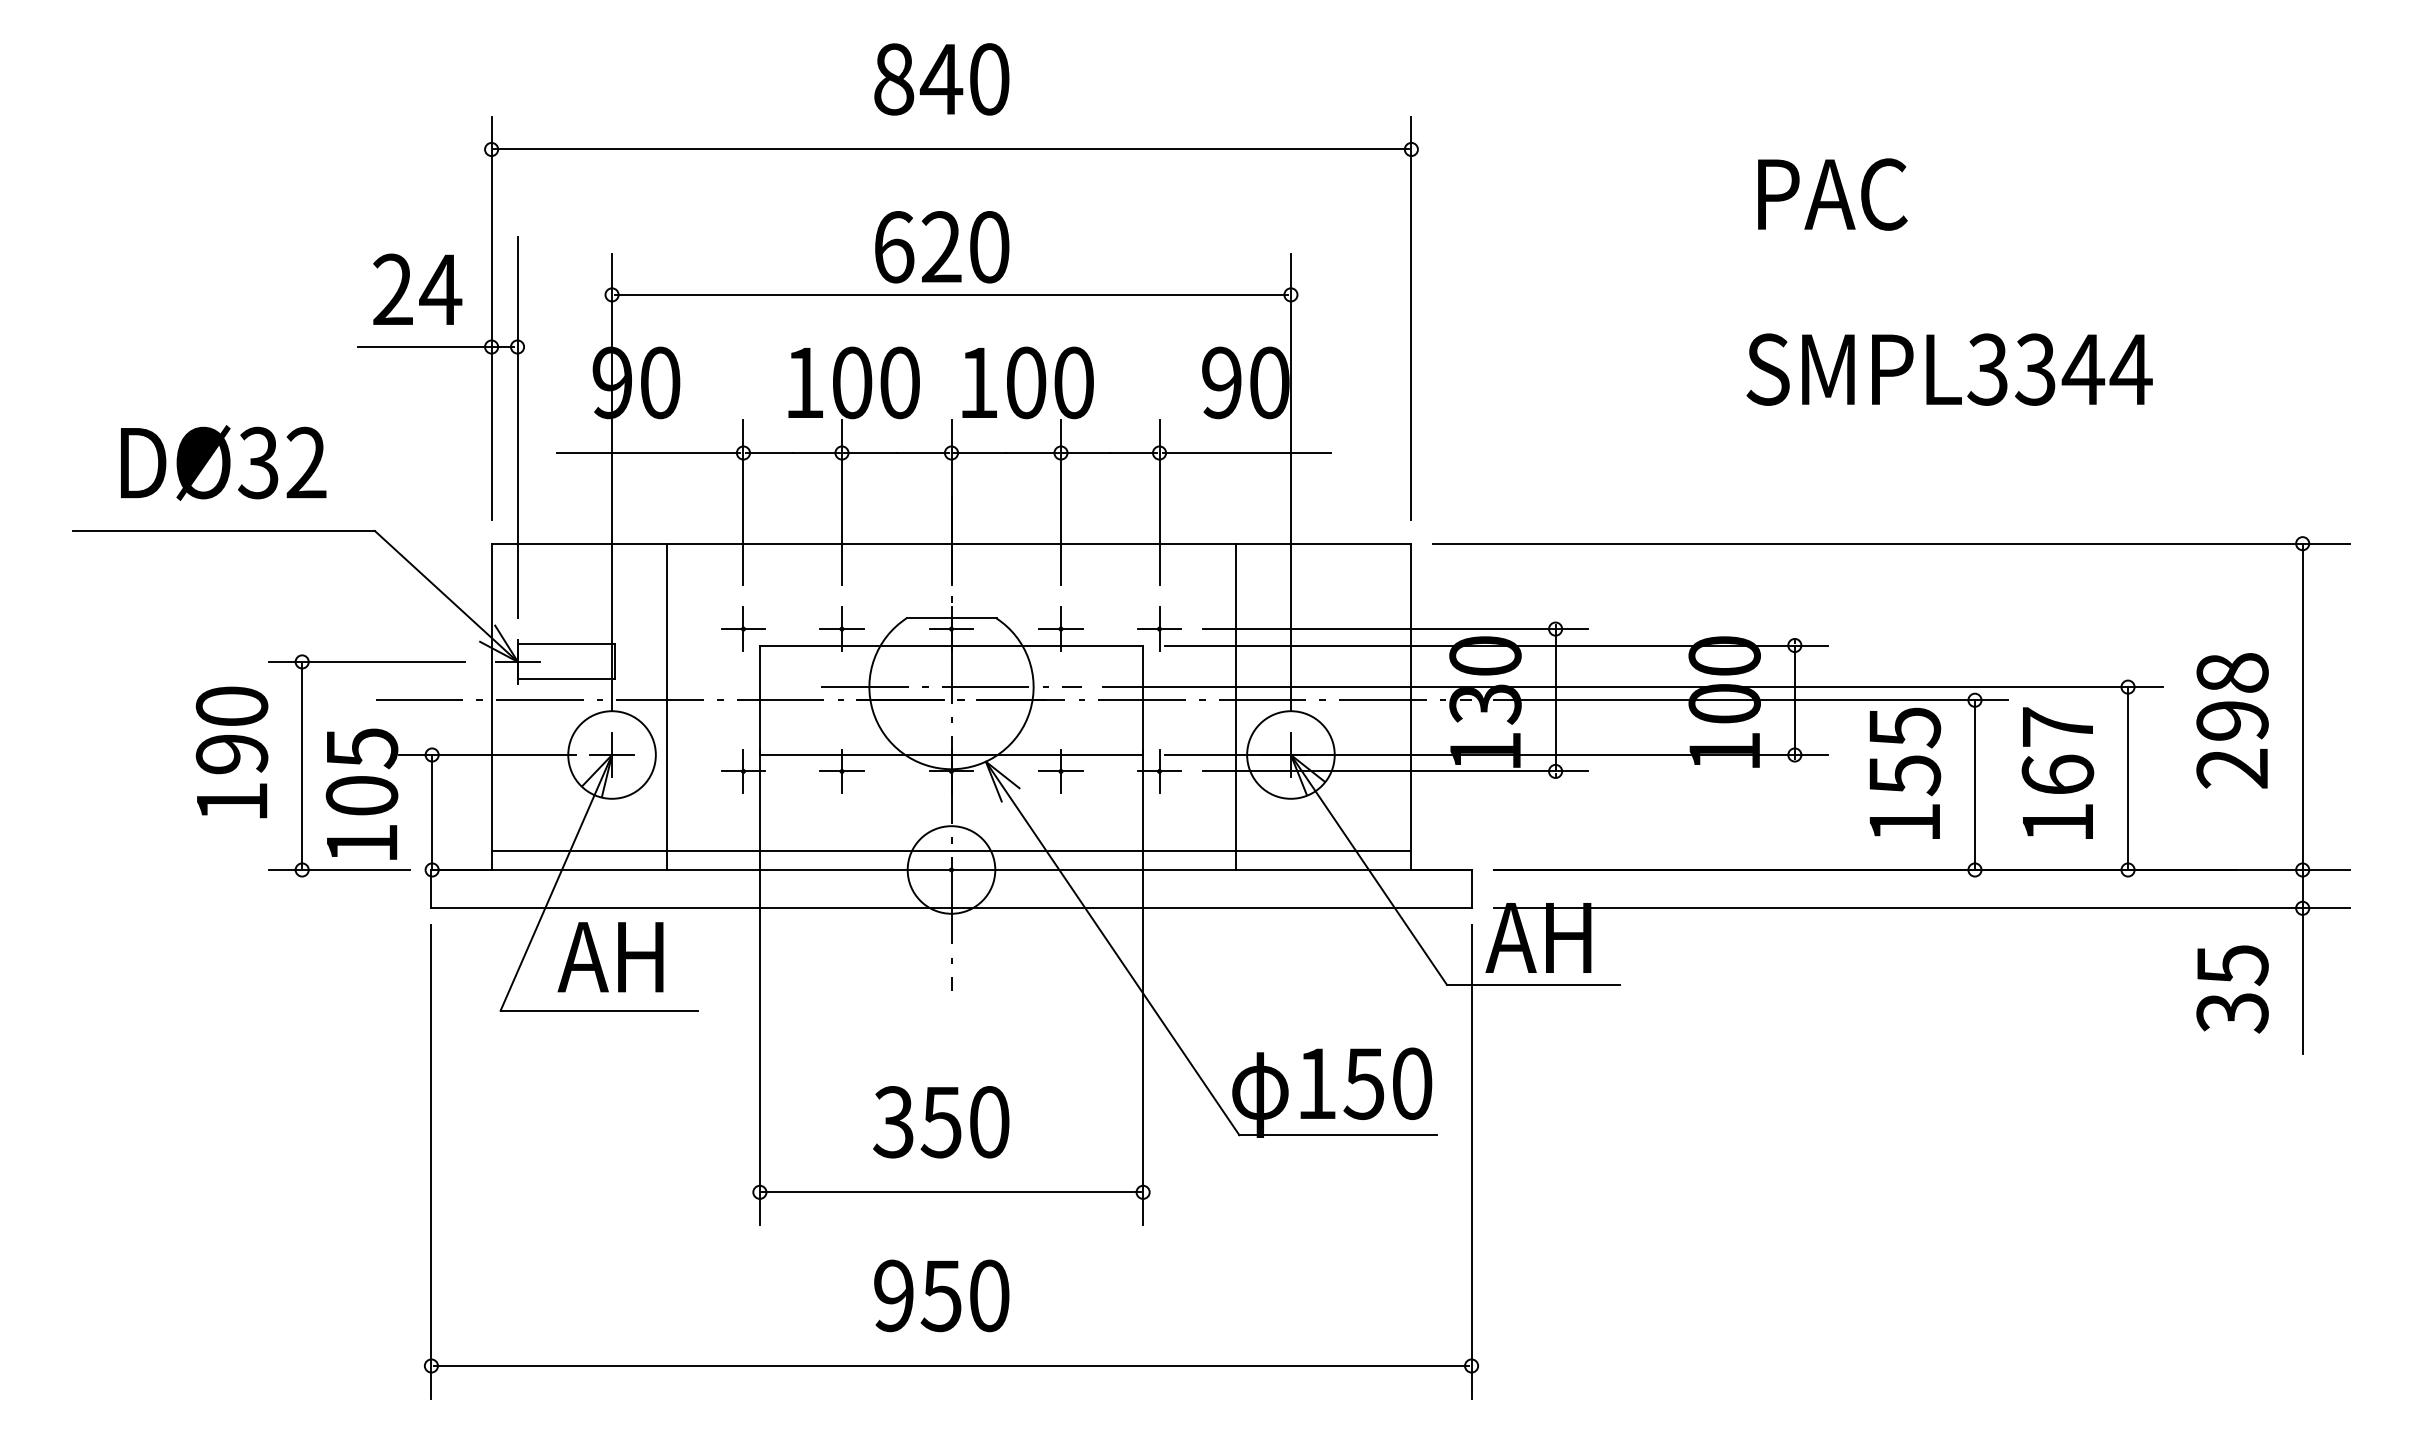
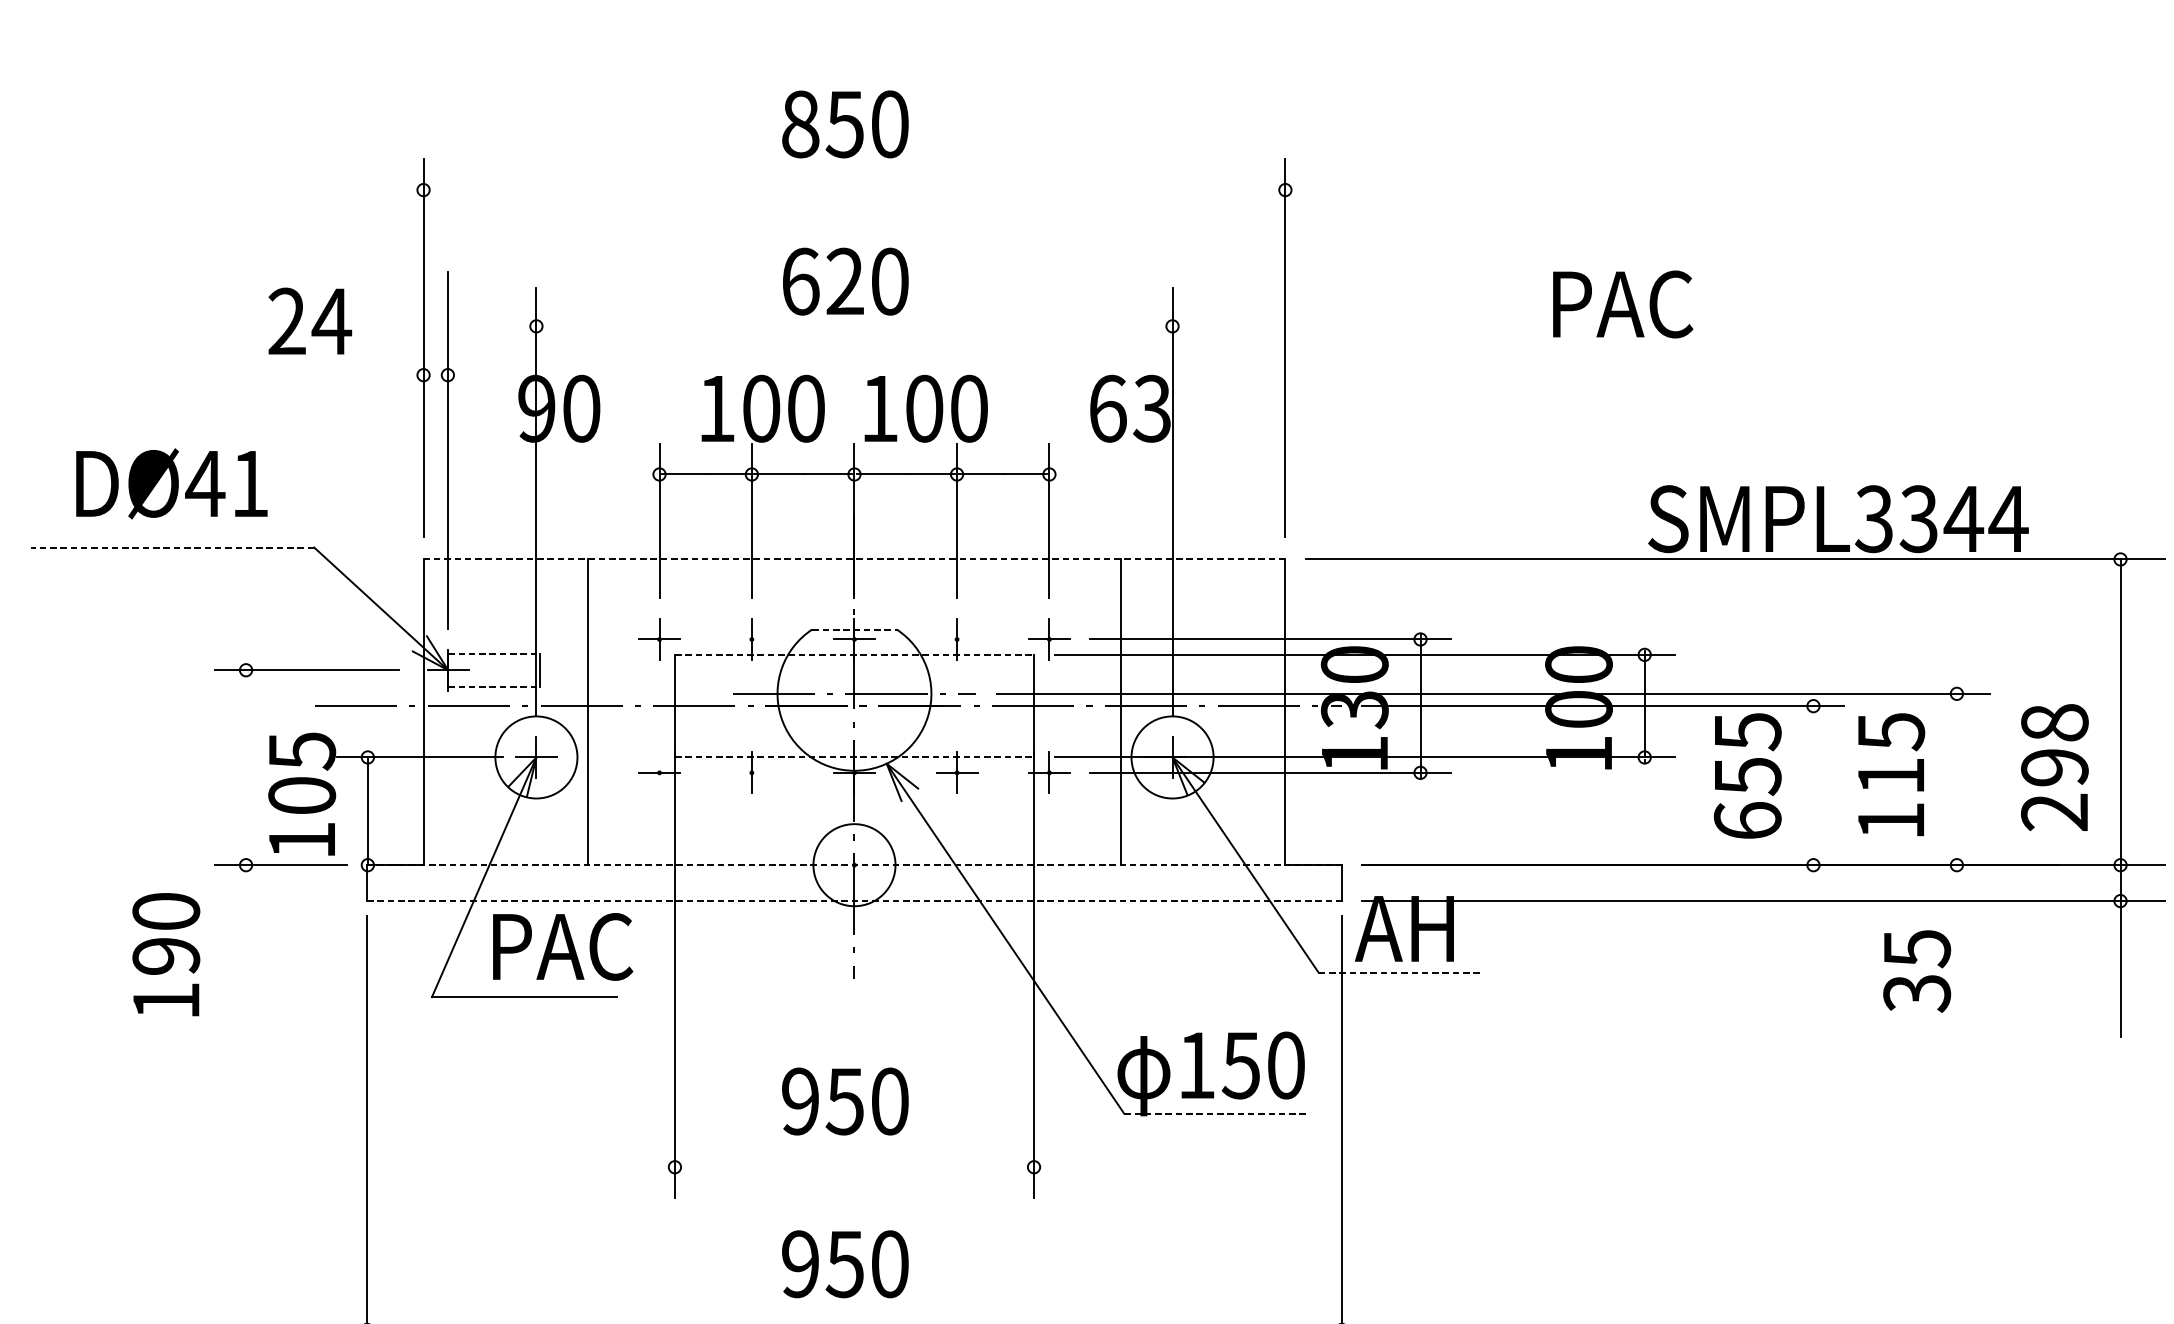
text: (941, 79) -> (845, 124), 840 -> 850
line: (951, 149) -> (854, 190), removed
text: (1832, 194) -> (1622, 304), moved
text: (417, 288) -> (310, 320), moved
line: (951, 294) -> (854, 325), removed
line: (435, 347) -> (370, 375), removed
text: (1949, 369) -> (1838, 518), moved
text: (1245, 382) -> (1129, 408), 90 -> 63
line: (648, 453) -> (570, 474), removed
line: (1246, 453) -> (1130, 474), removed
text: (281, 462) -> (226, 483), DØ32 -> DØ41
line: (223, 530) -> (172, 547), solid -> dashed
line: (951, 543) -> (854, 559), solid -> dashed
line: (952, 618) -> (855, 629), solid -> dashed
line: (841, 629) -> (751, 639), removed
line: (1060, 629) -> (956, 639), removed
line: (566, 644) -> (493, 653), solid -> dashed
line: (951, 645) -> (854, 654), solid -> dashed
line: (566, 679) -> (493, 686), solid -> dashed
text: (2232, 720) -> (2054, 767), moved
text: (2057, 750) -> (1890, 753), 167 -> 115
text: (231, 752) -> (165, 954), moved
line: (951, 755) -> (854, 757), solid -> dashed
line: (302, 764) -> (246, 766), removed
line: (743, 771) -> (659, 772), removed
line: (841, 771) -> (751, 772), removed
line: (2128, 777) -> (1957, 778), removed
line: (1974, 783) -> (1813, 784), removed
text: (1904, 821) -> (1747, 819), 155 -> 655
line: (951, 851) -> (854, 847), removed
line: (952, 869) -> (855, 864), solid -> dashed
line: (952, 908) -> (855, 901), solid -> dashed
text: (636, 957) -> (559, 947), AH -> PAC
line: (1533, 984) -> (1399, 972), solid -> dashed
text: (2232, 989) -> (1917, 971), moved
text: (893, 1122) -> (800, 1101), 350 -> 950
line: (1338, 1135) -> (1217, 1113), solid -> dashed
line: (951, 1192) -> (854, 1167), removed

